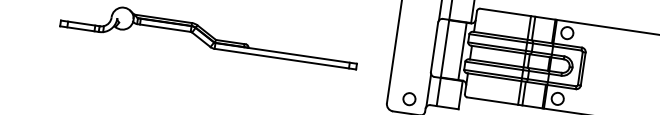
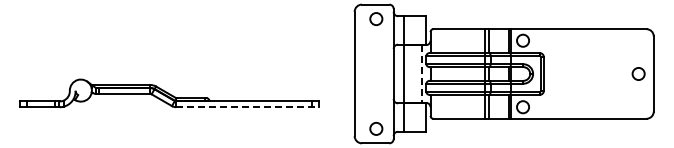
line: (461, 51) -> (421, 74), solid -> dashed
line: (286, 59) -> (248, 107), solid -> dashed

